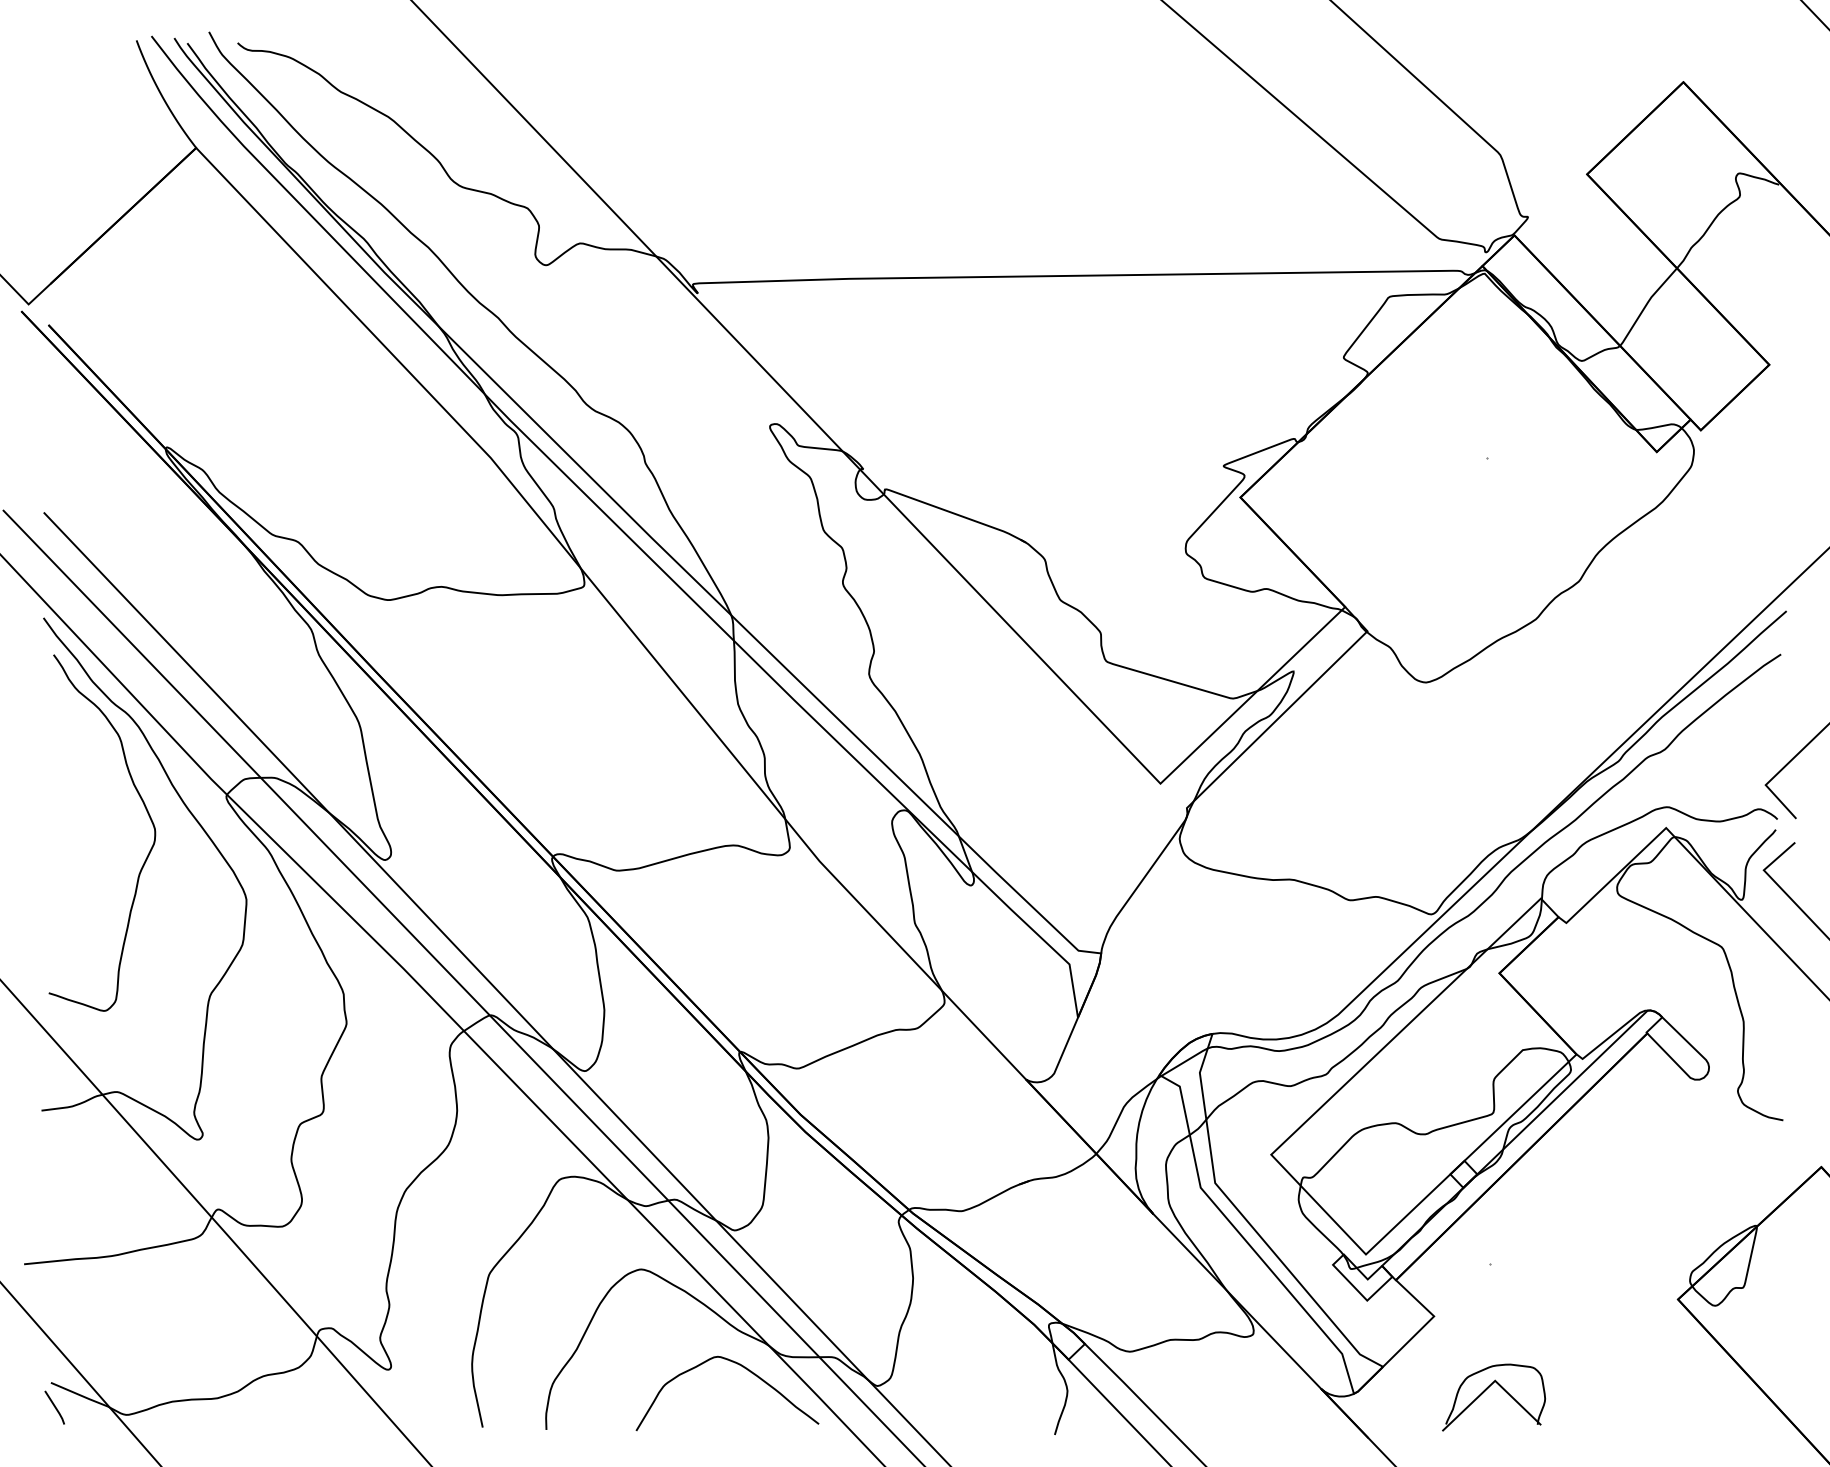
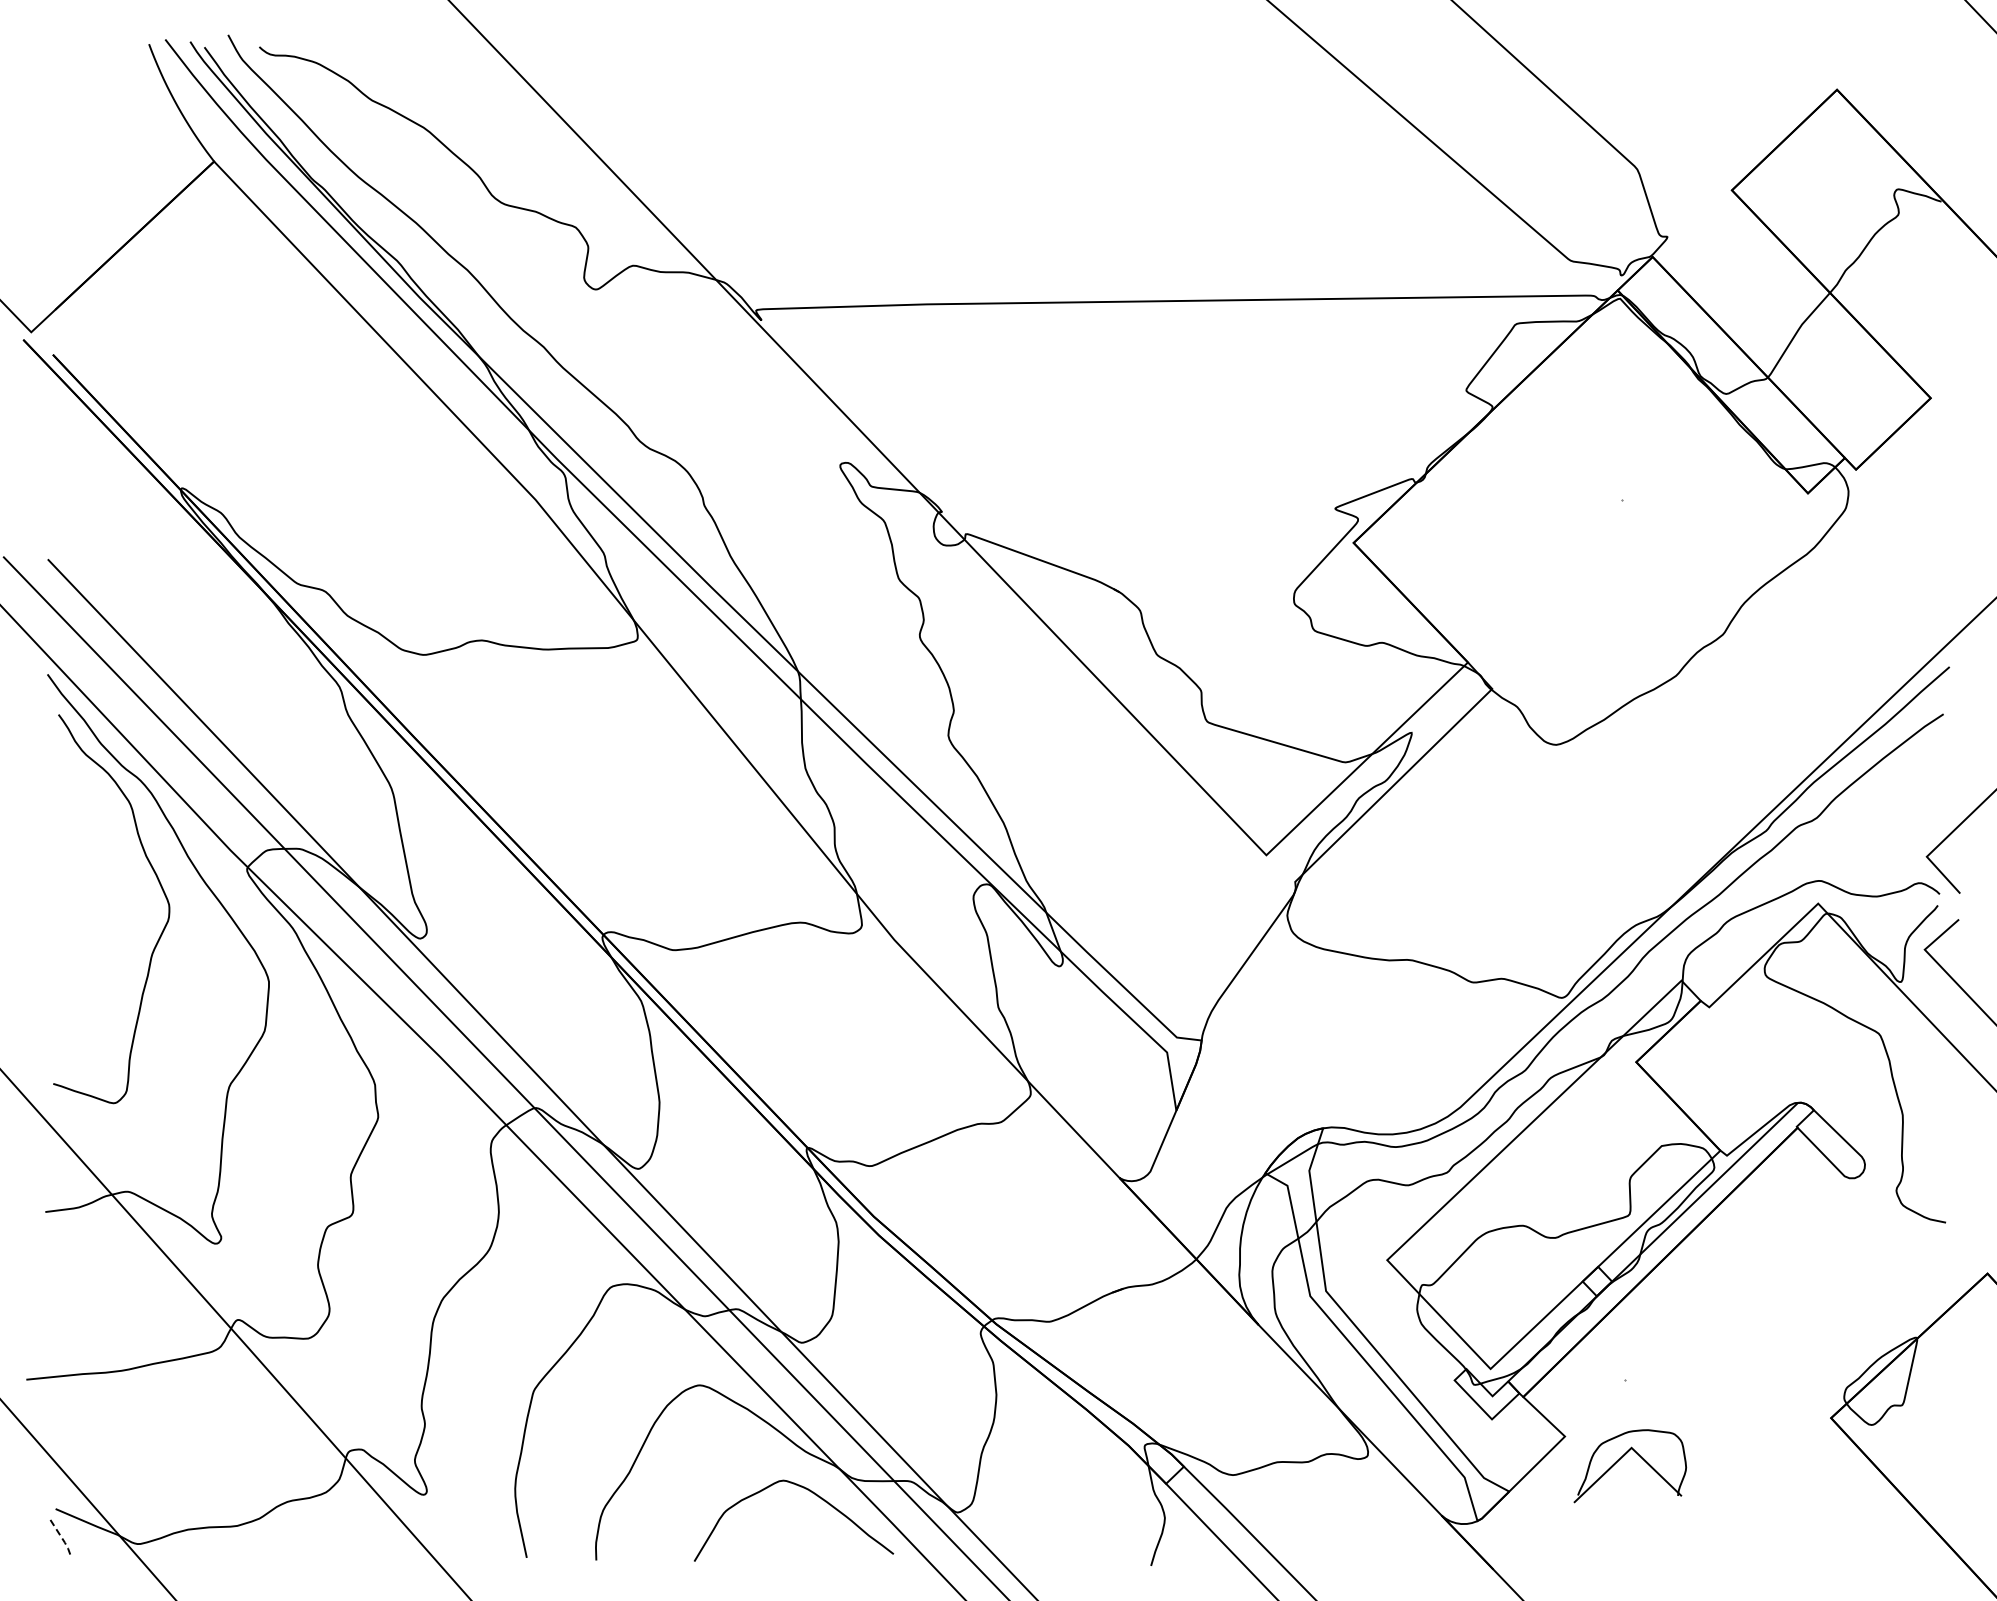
part: (1488, 1388) -> (1624, 1456), moved
line: (56, 1407) -> (61, 1536), solid -> dashed

